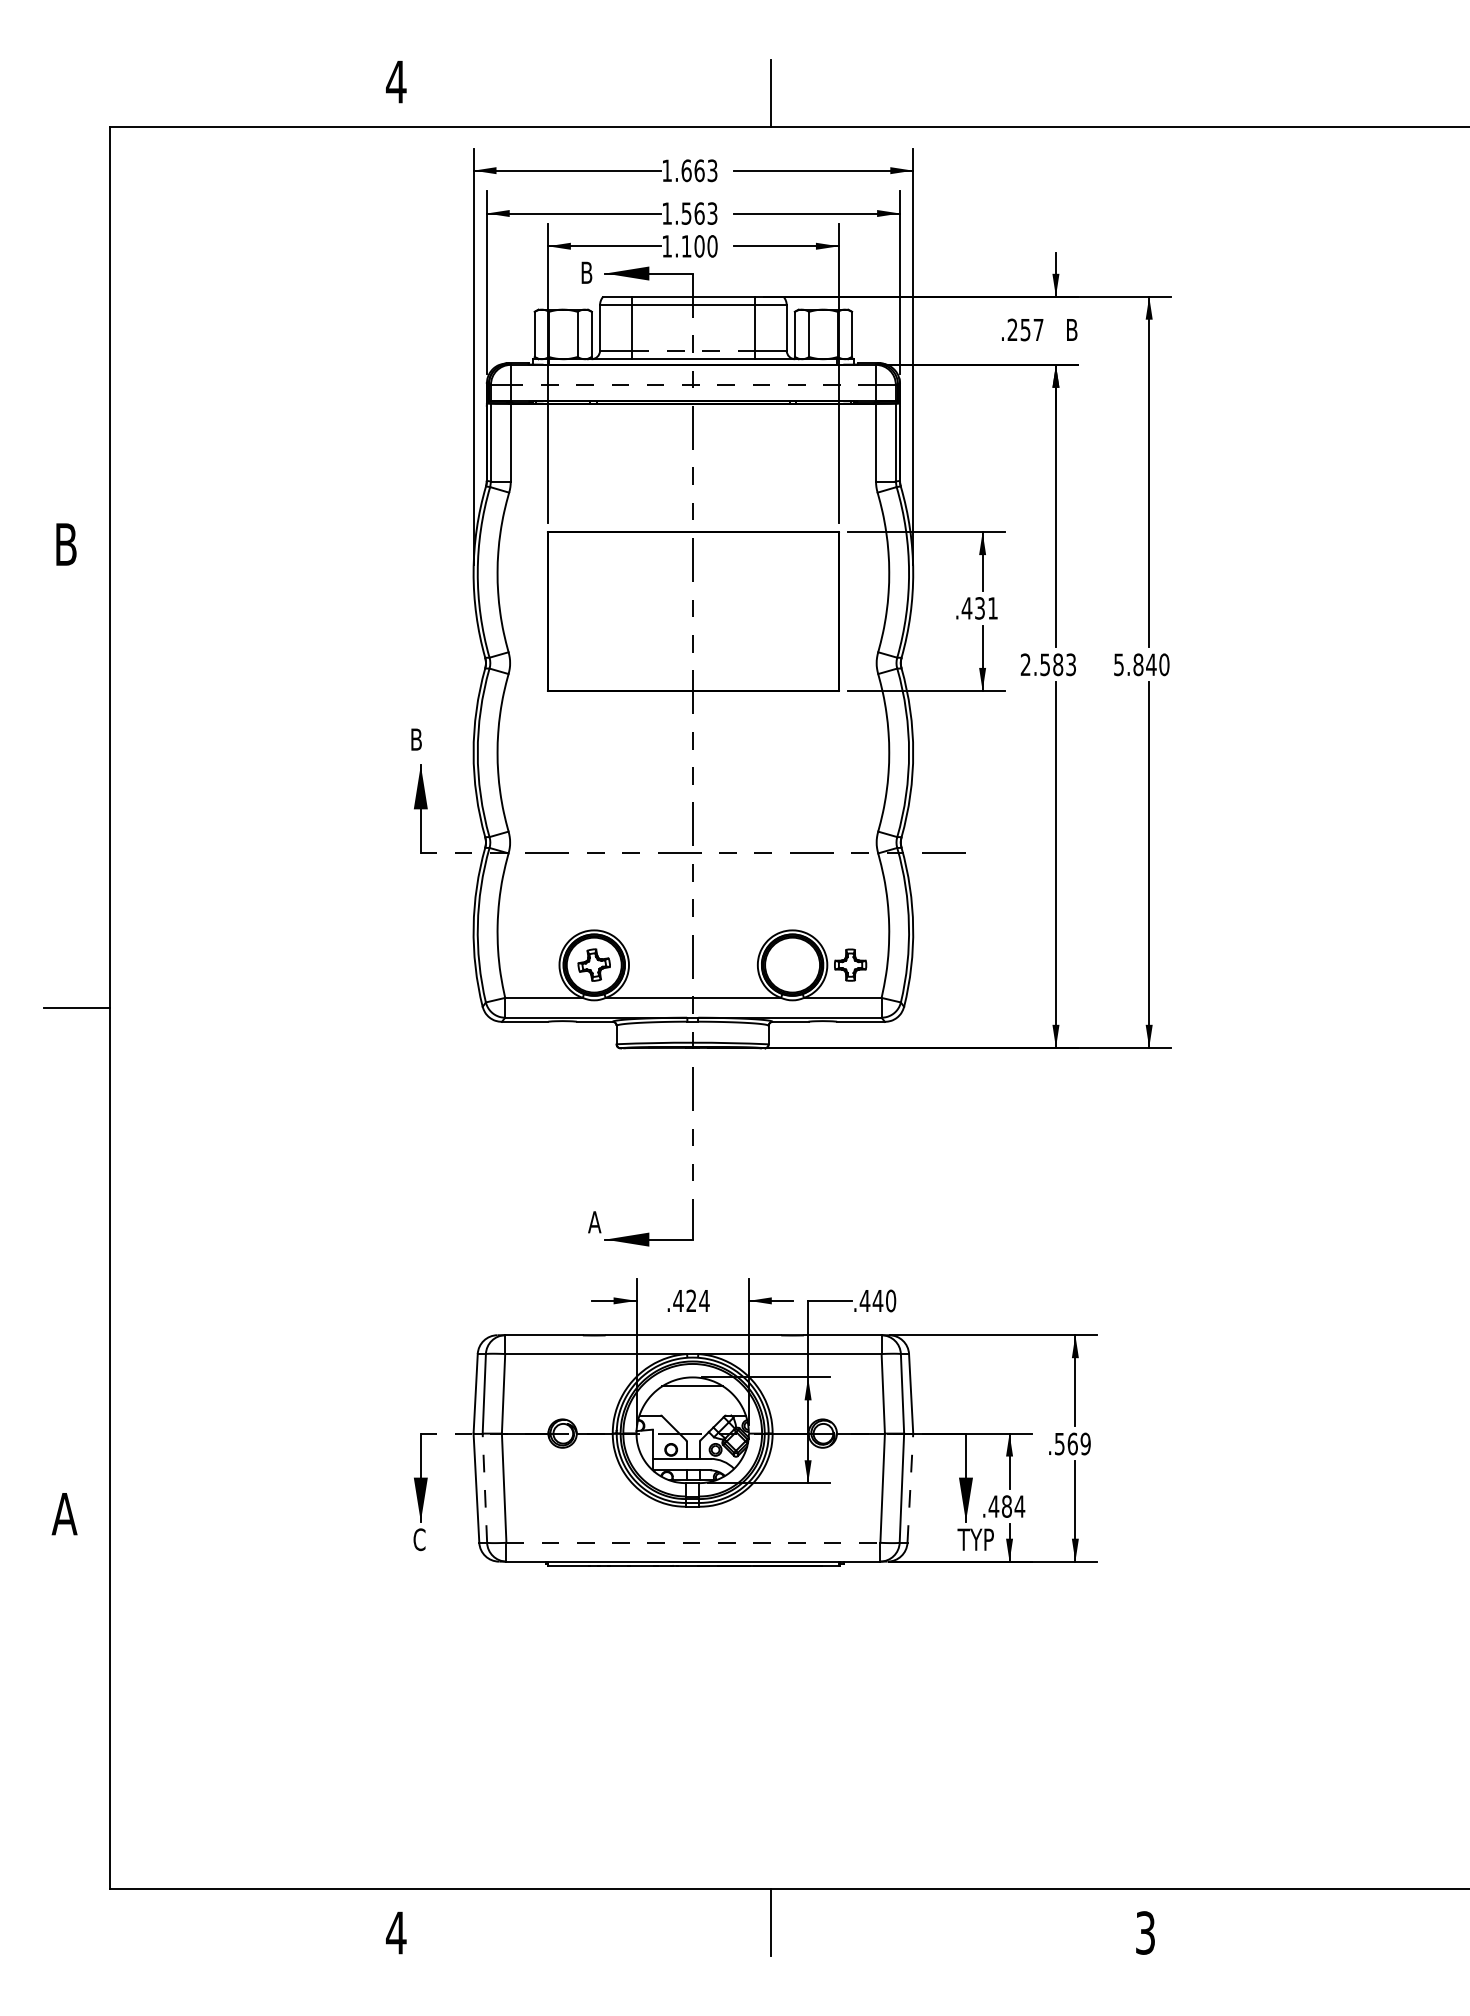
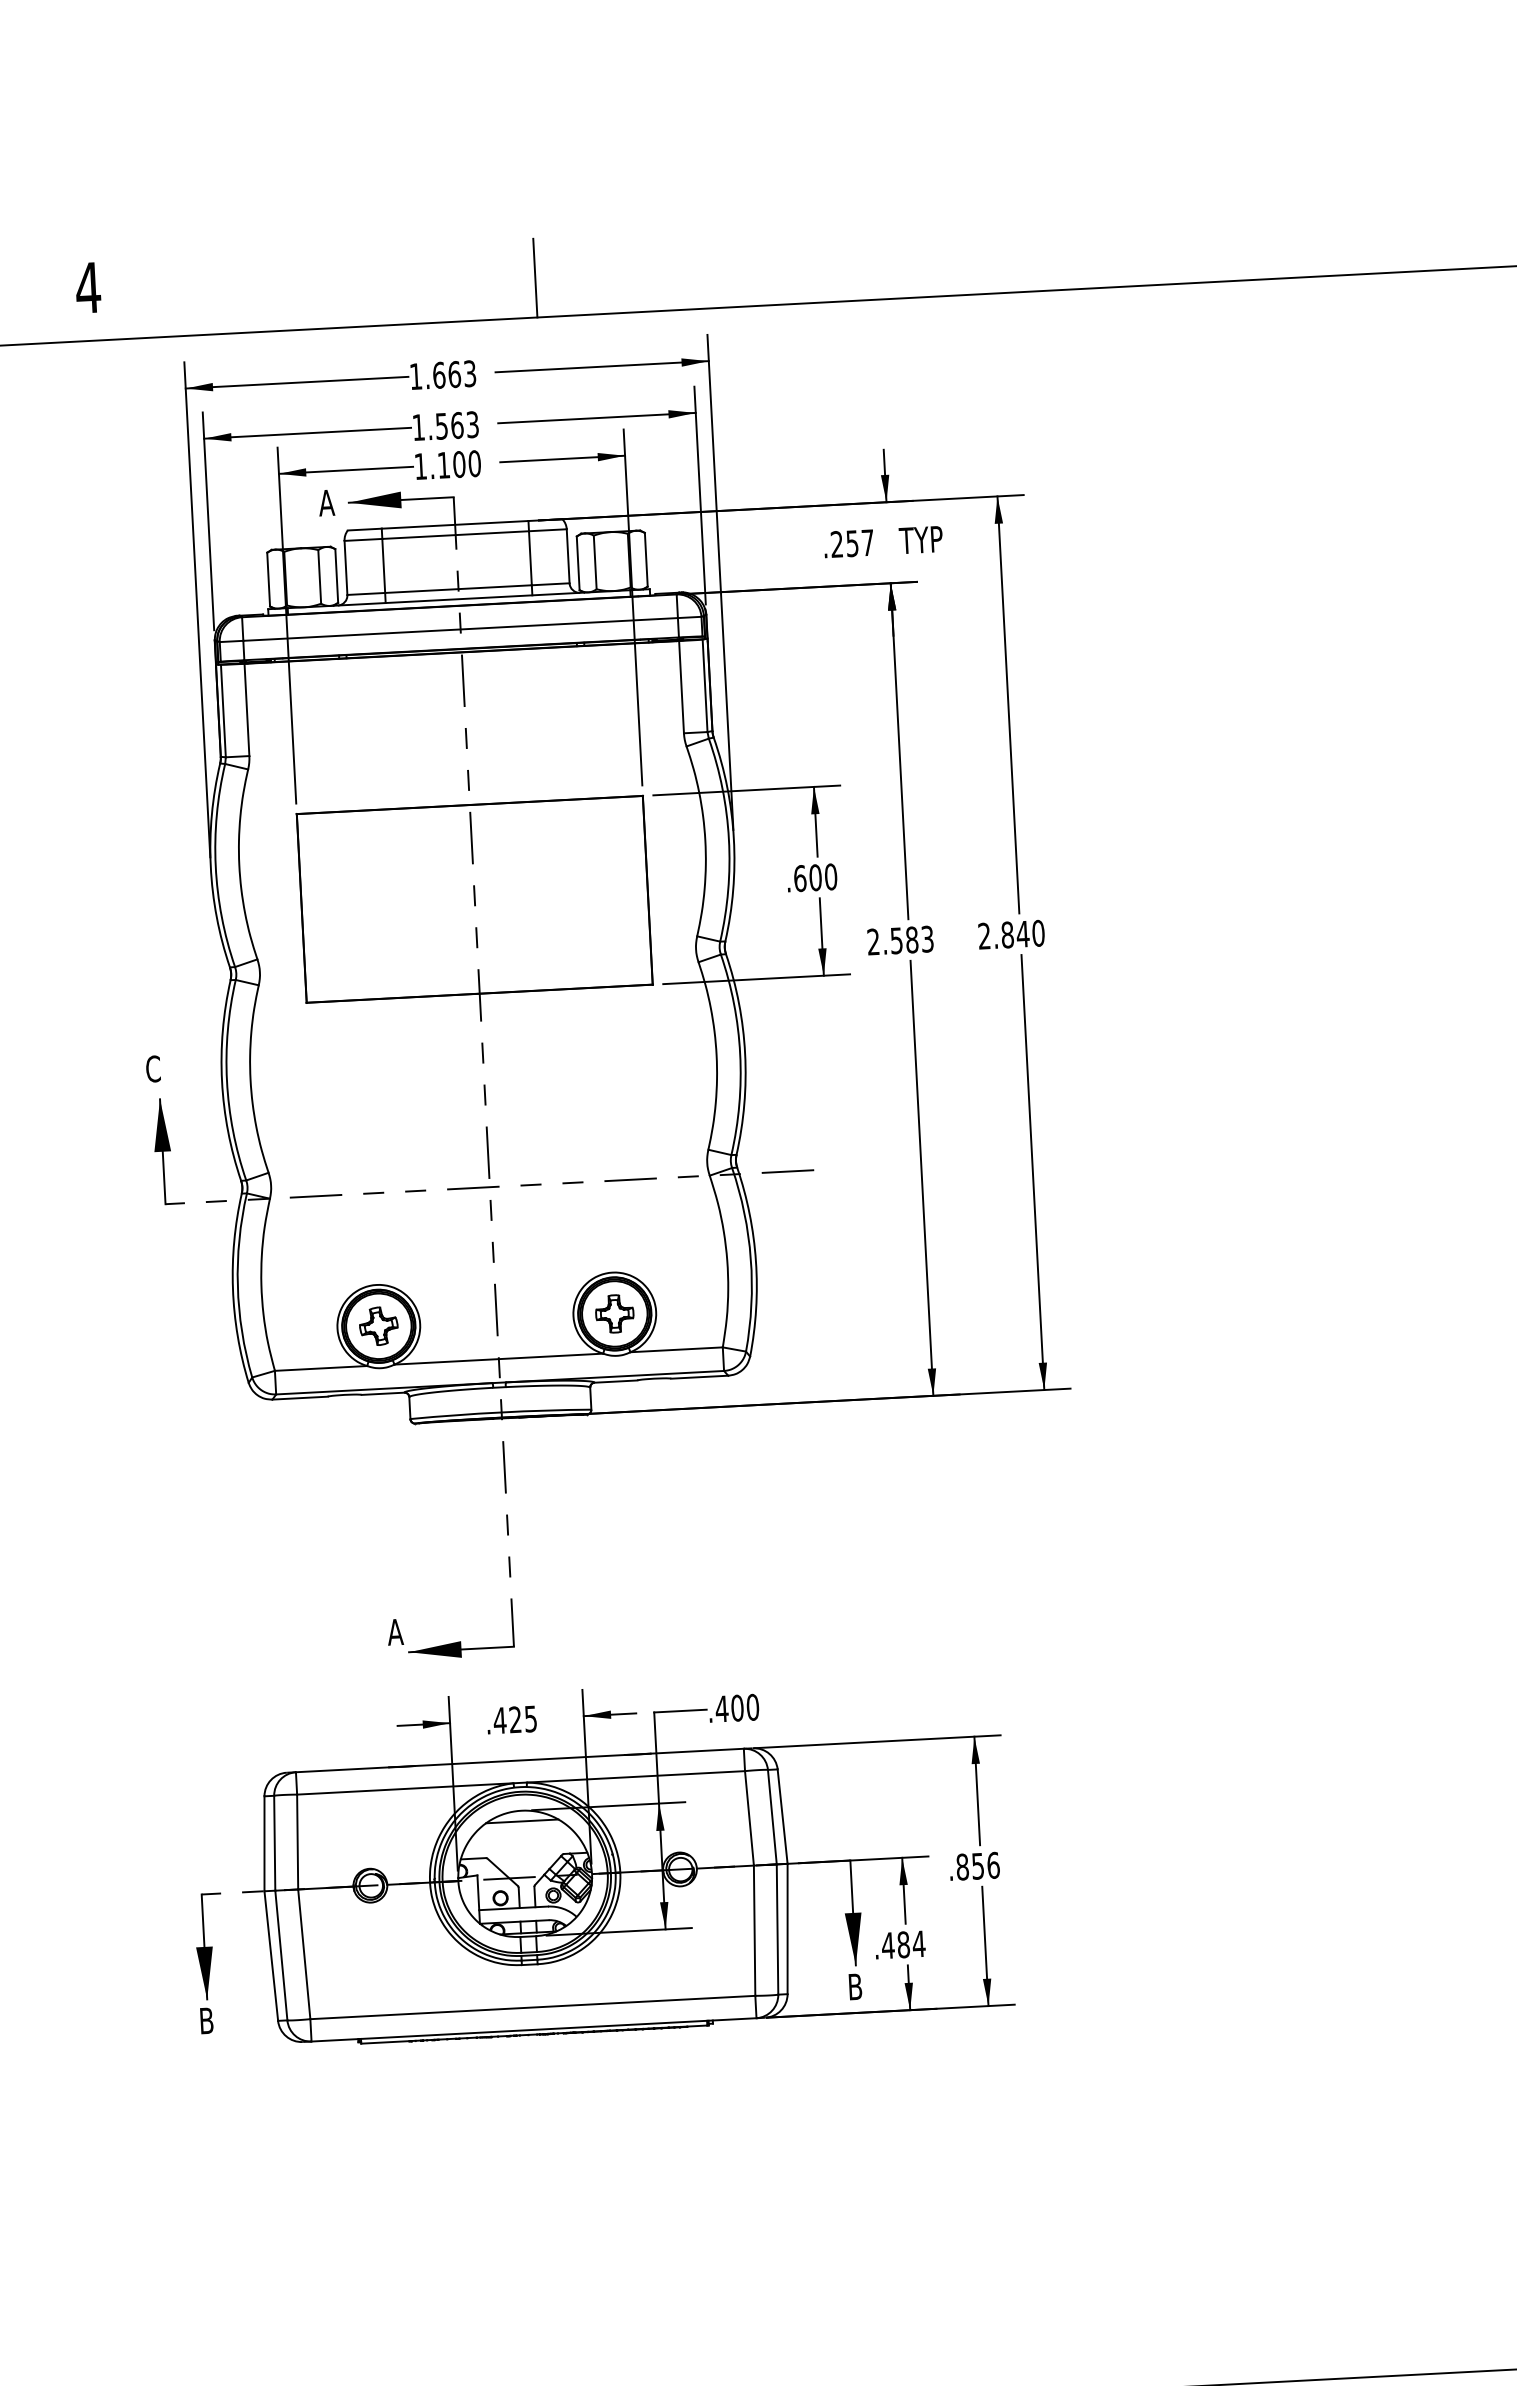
text: (586, 272) -> (326, 502), B -> A
text: (1083, 329) -> (921, 539), B -> TYP
line: (693, 350) -> (458, 588), dashed -> solid
line: (693, 384) -> (460, 629), dashed -> solid
text: (979, 608) -> (814, 877), .431 -> .600
text: (1118, 664) -> (983, 935), 5.840 -> 2.840
text: (416, 739) -> (153, 1068), B -> C
part: (850, 964) -> (614, 1313), moved
text: (877, 1300) -> (736, 1707), .440 -> .400
text: (704, 1301) -> (530, 1719), .424 -> .425
text: (1072, 1443) -> (977, 1865), .569 -> .856
line: (484, 1488) -> (280, 1955), dashed -> solid
line: (910, 1488) -> (787, 1929), dashed -> solid
text: (419, 1539) -> (206, 2020), C -> B
text: (975, 1539) -> (868, 1985), TYP -> B
line: (693, 1542) -> (532, 2007), dashed -> solid

